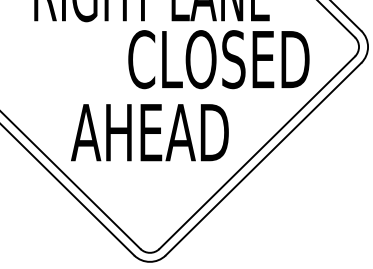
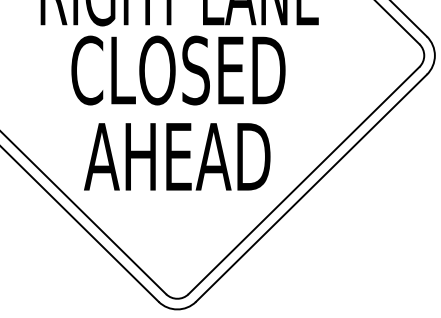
text: (218, 59) -> (177, 70), moved

